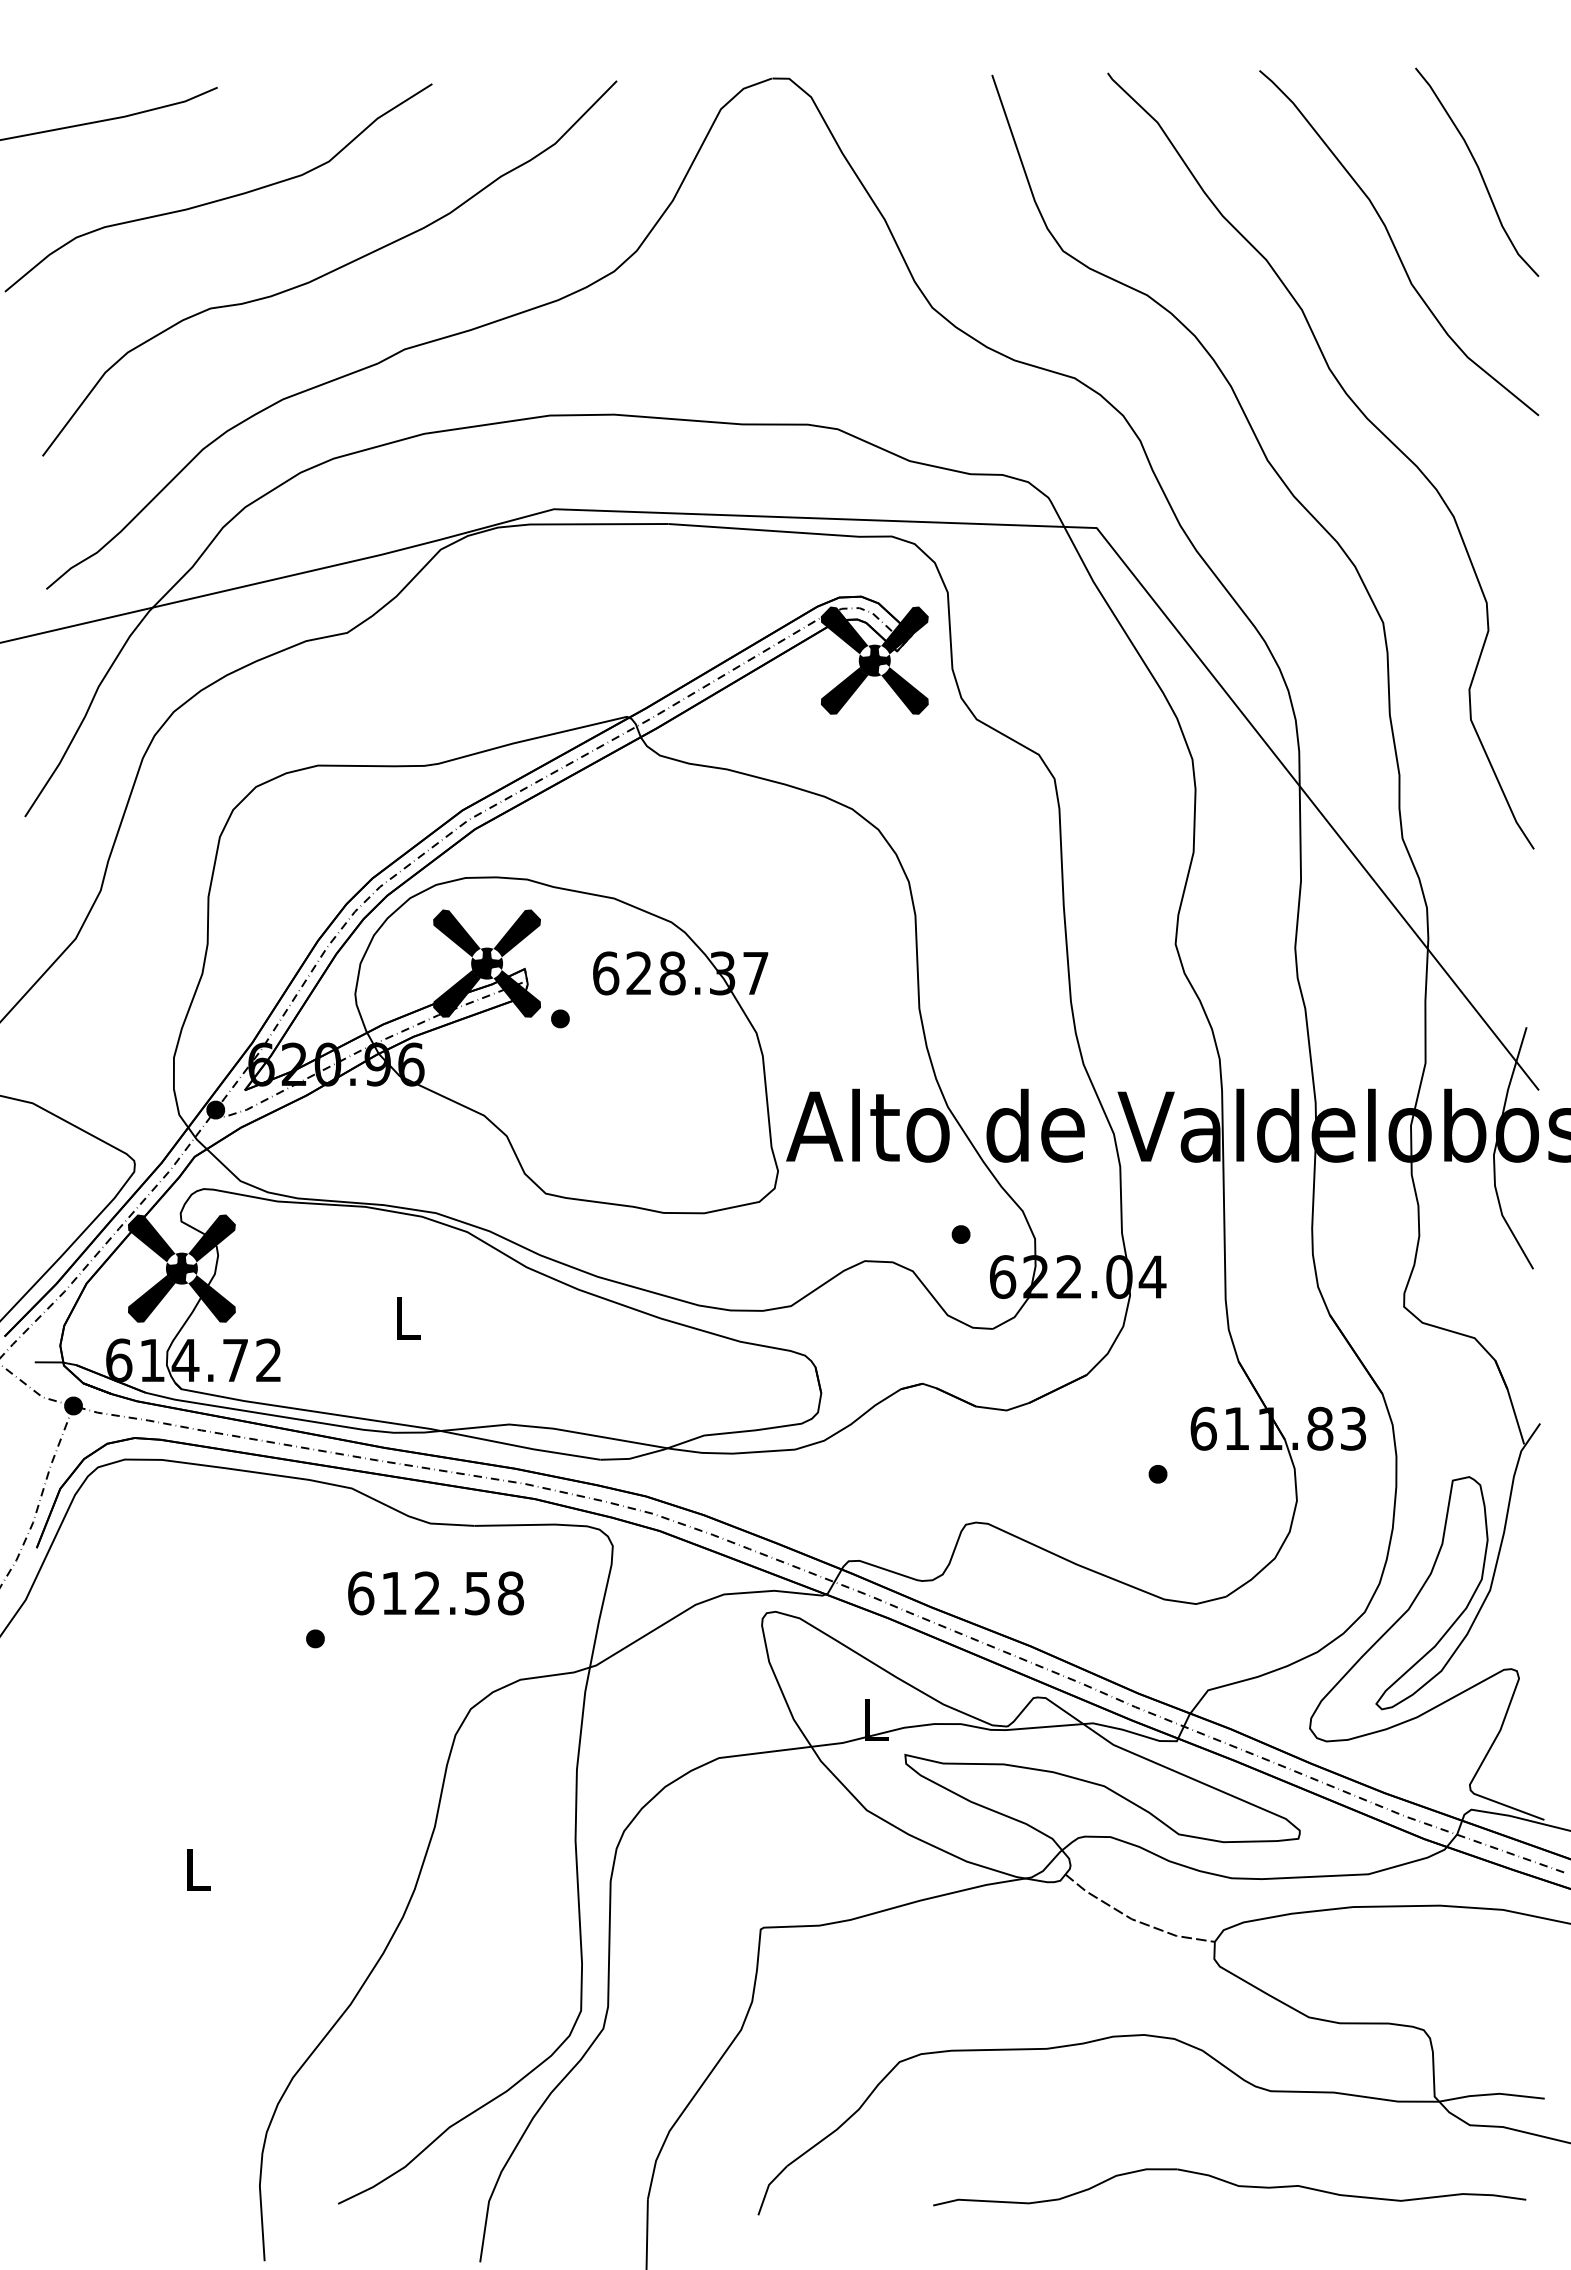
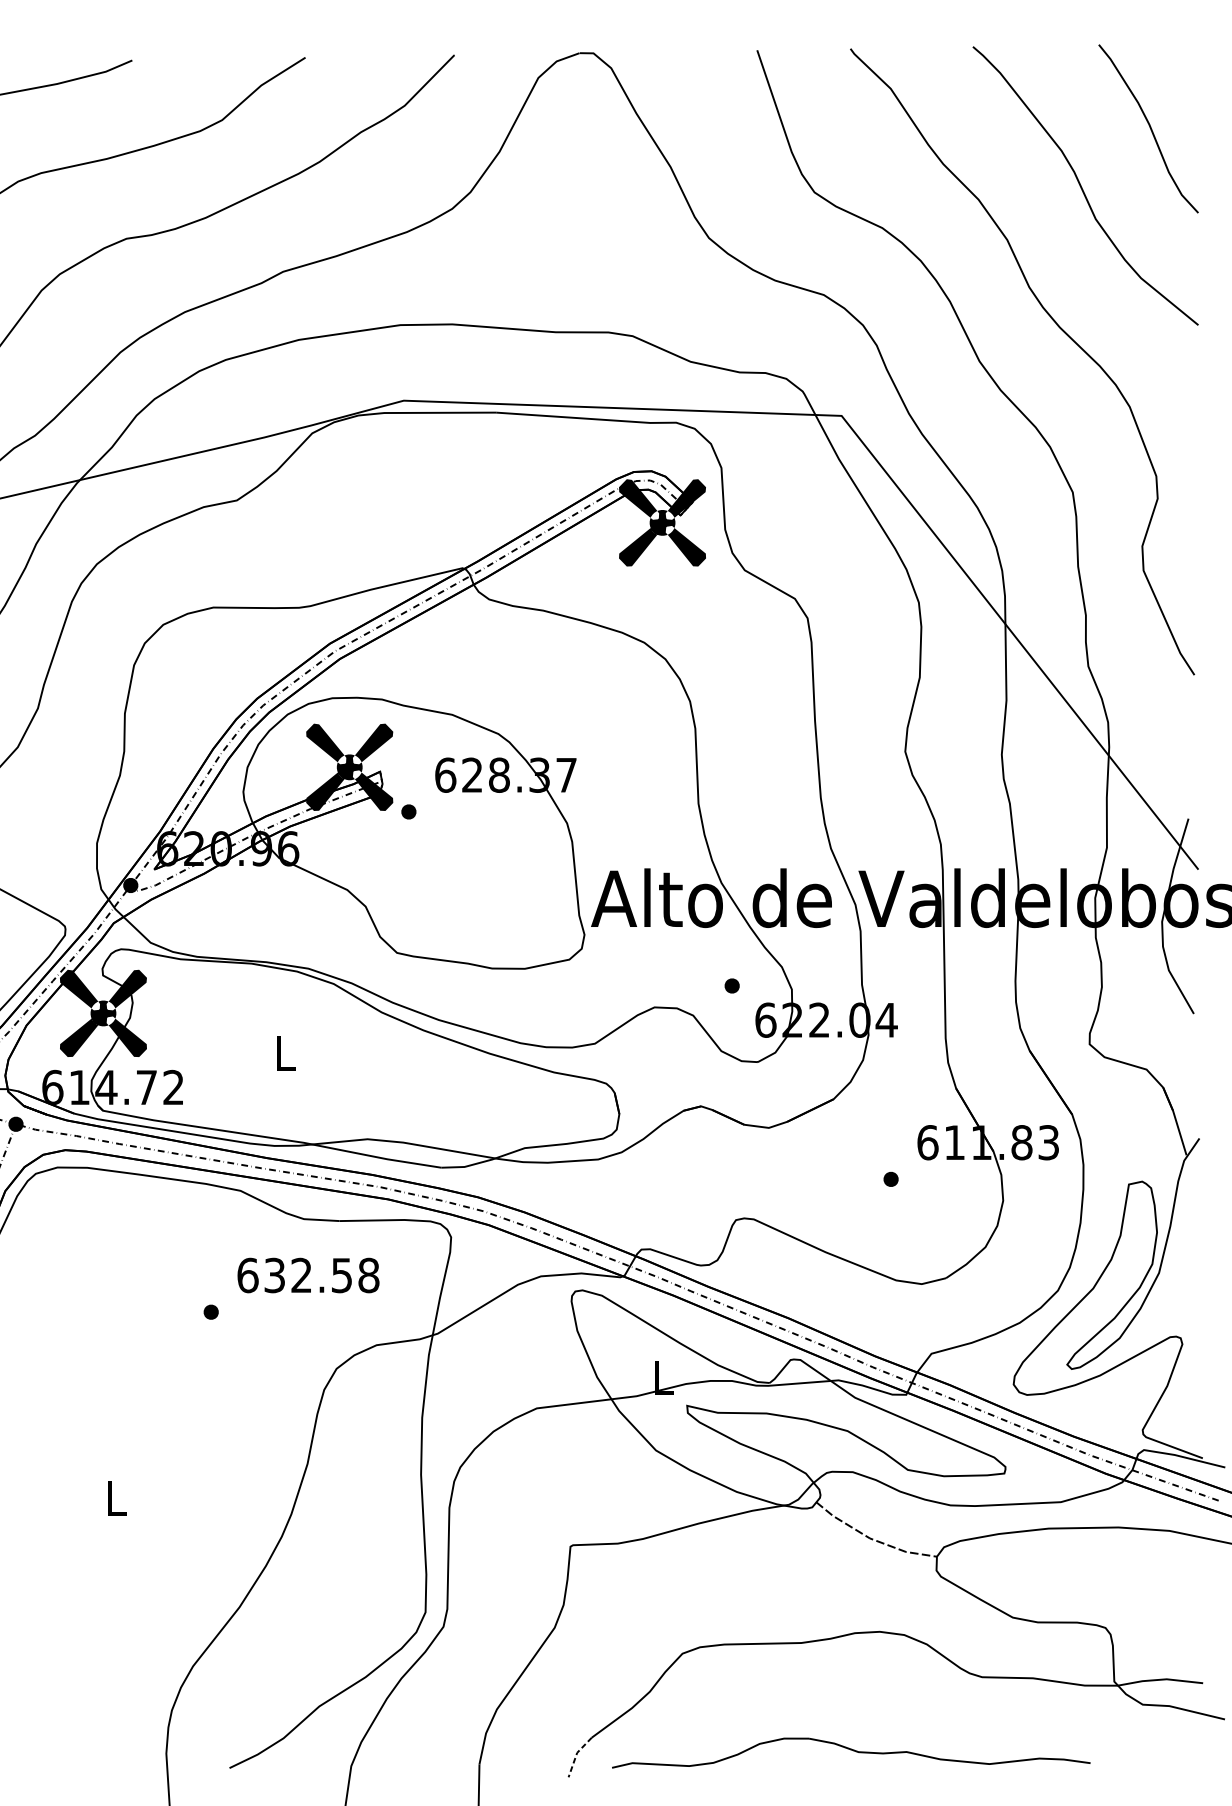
text: (393, 1593) -> (274, 1275), 612.58 -> 632.58
line: (768, 2187) -> (576, 1754), solid -> dashed
part: (1229, 2187) -> (851, 1753), moved

